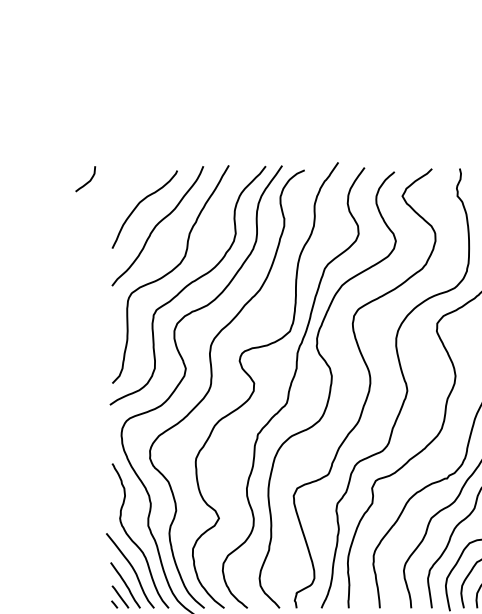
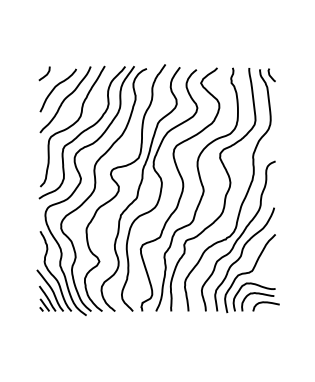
curve: (87, 180) -> (45, 74), moved

